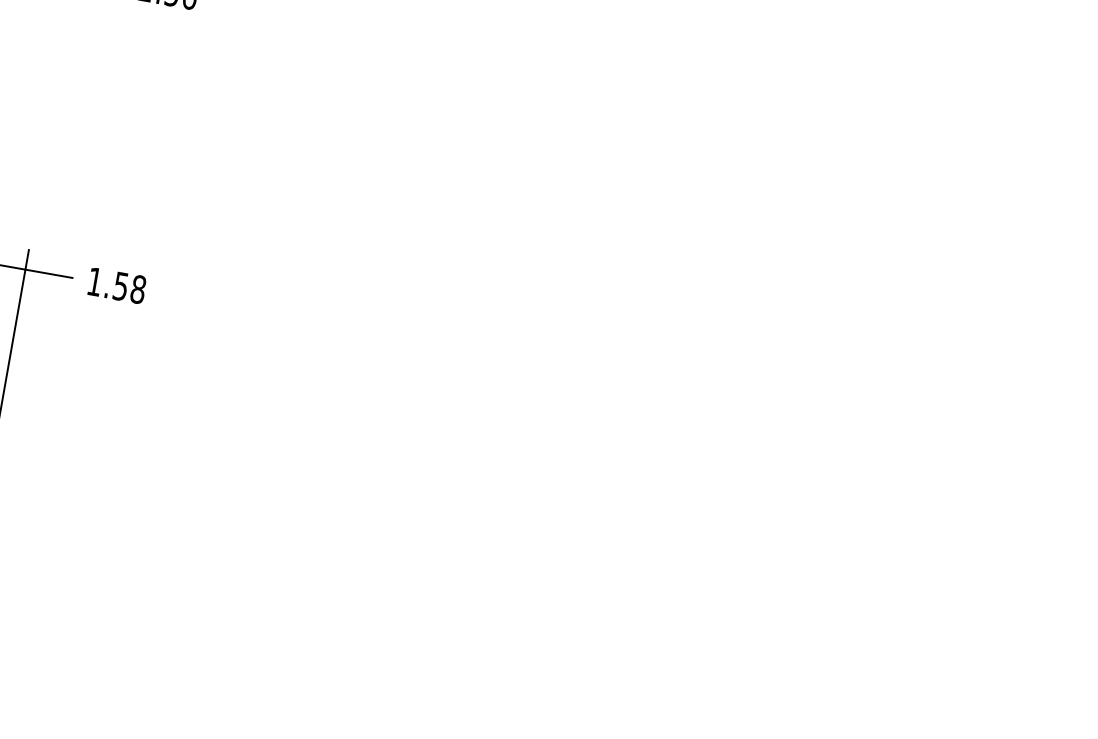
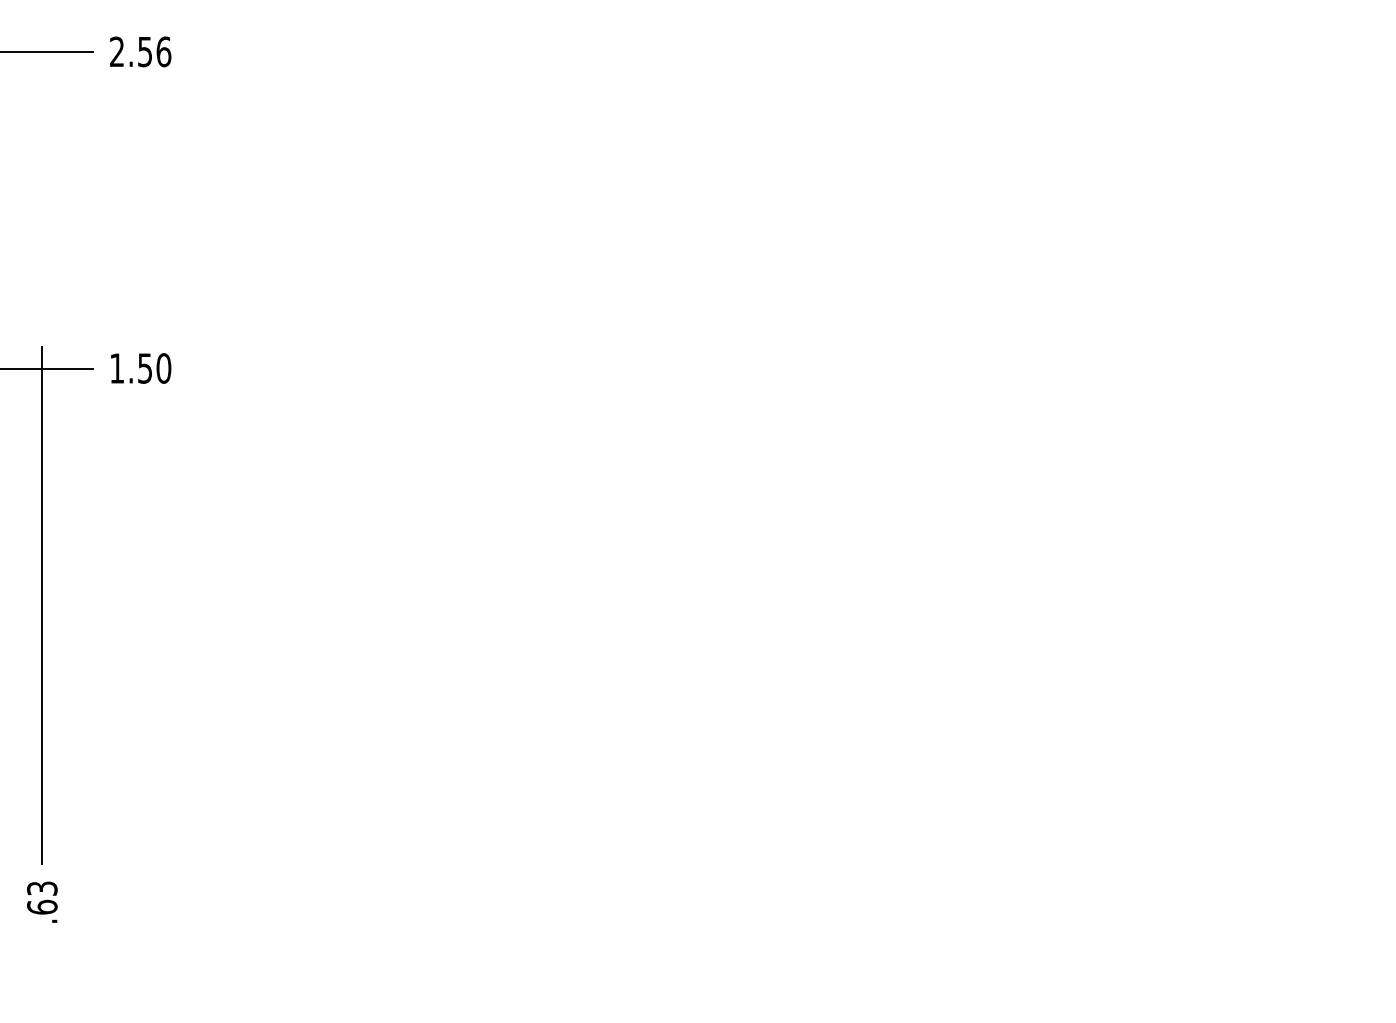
text: (138, 289) -> (163, 368), 1.58 -> 1.50

